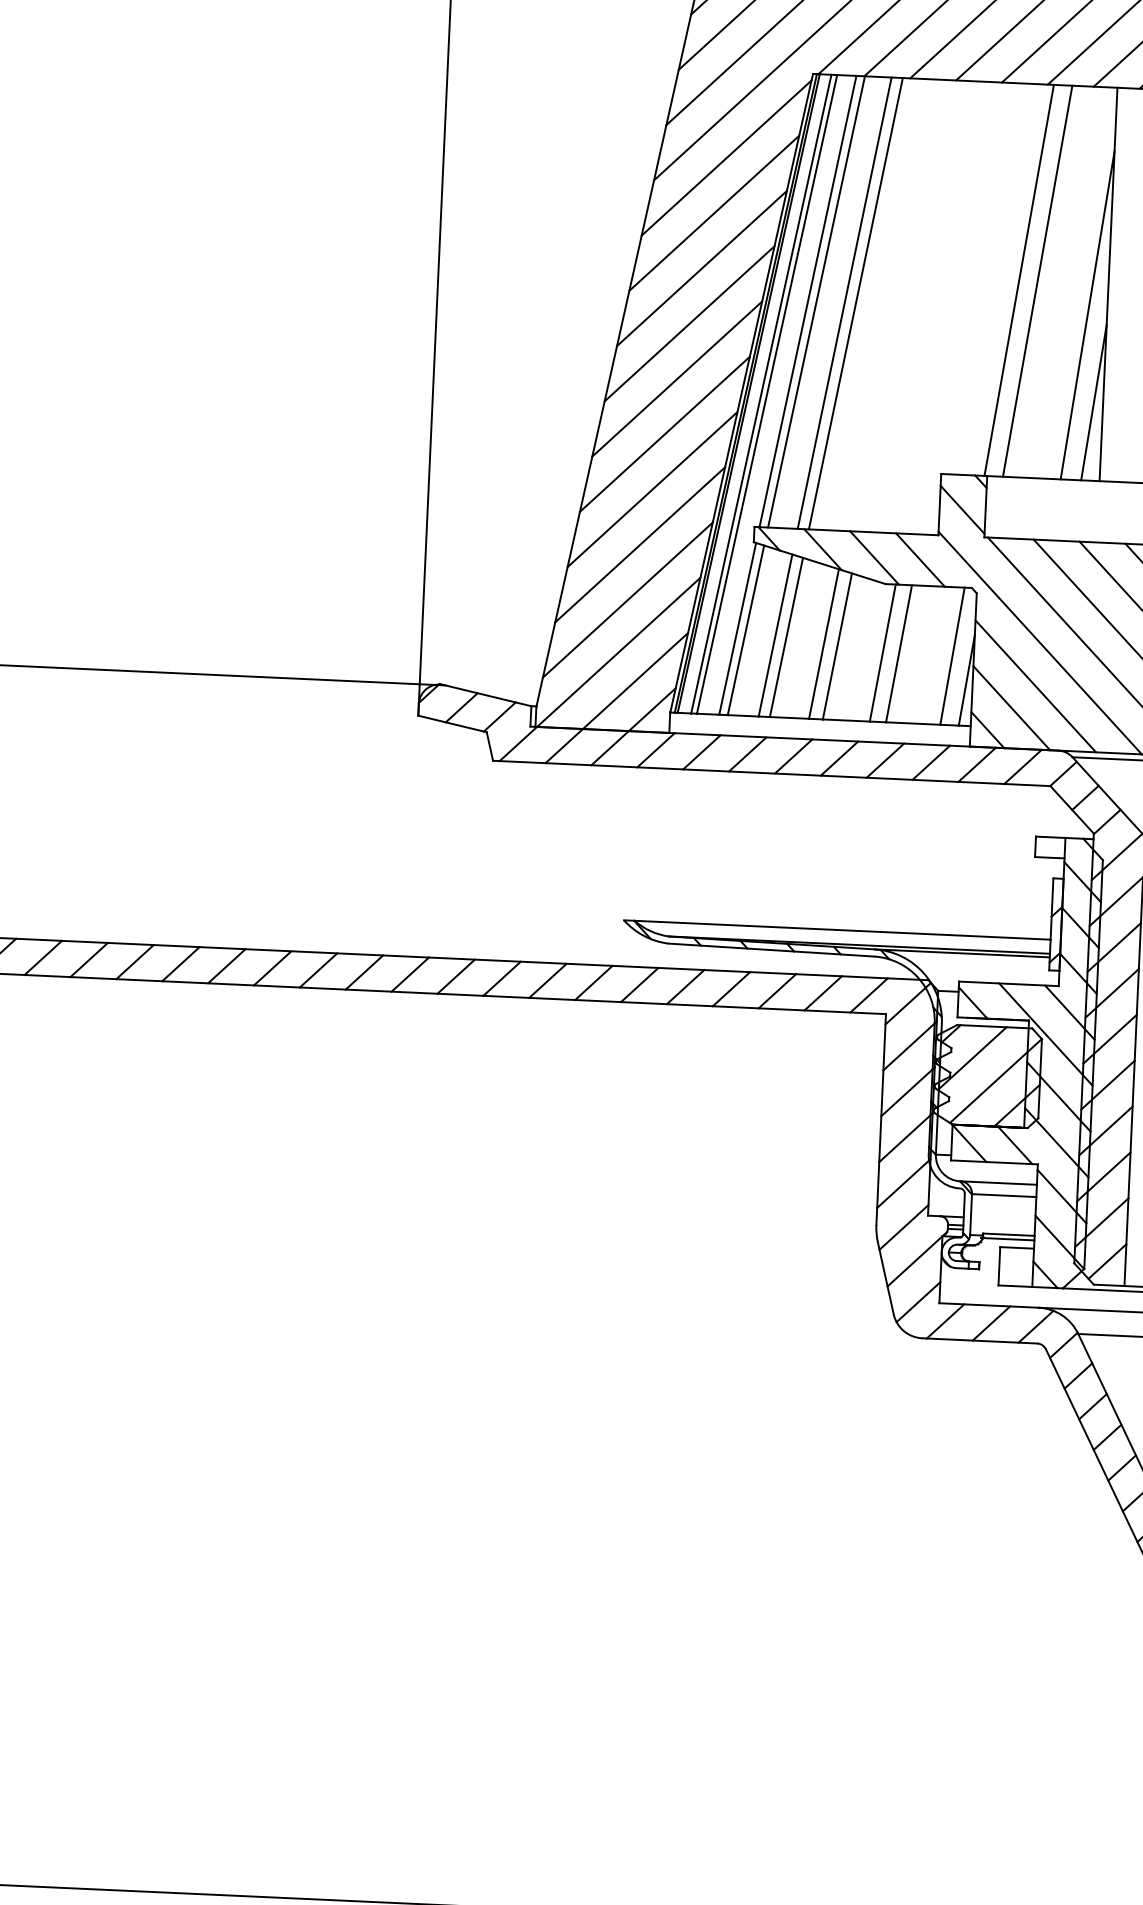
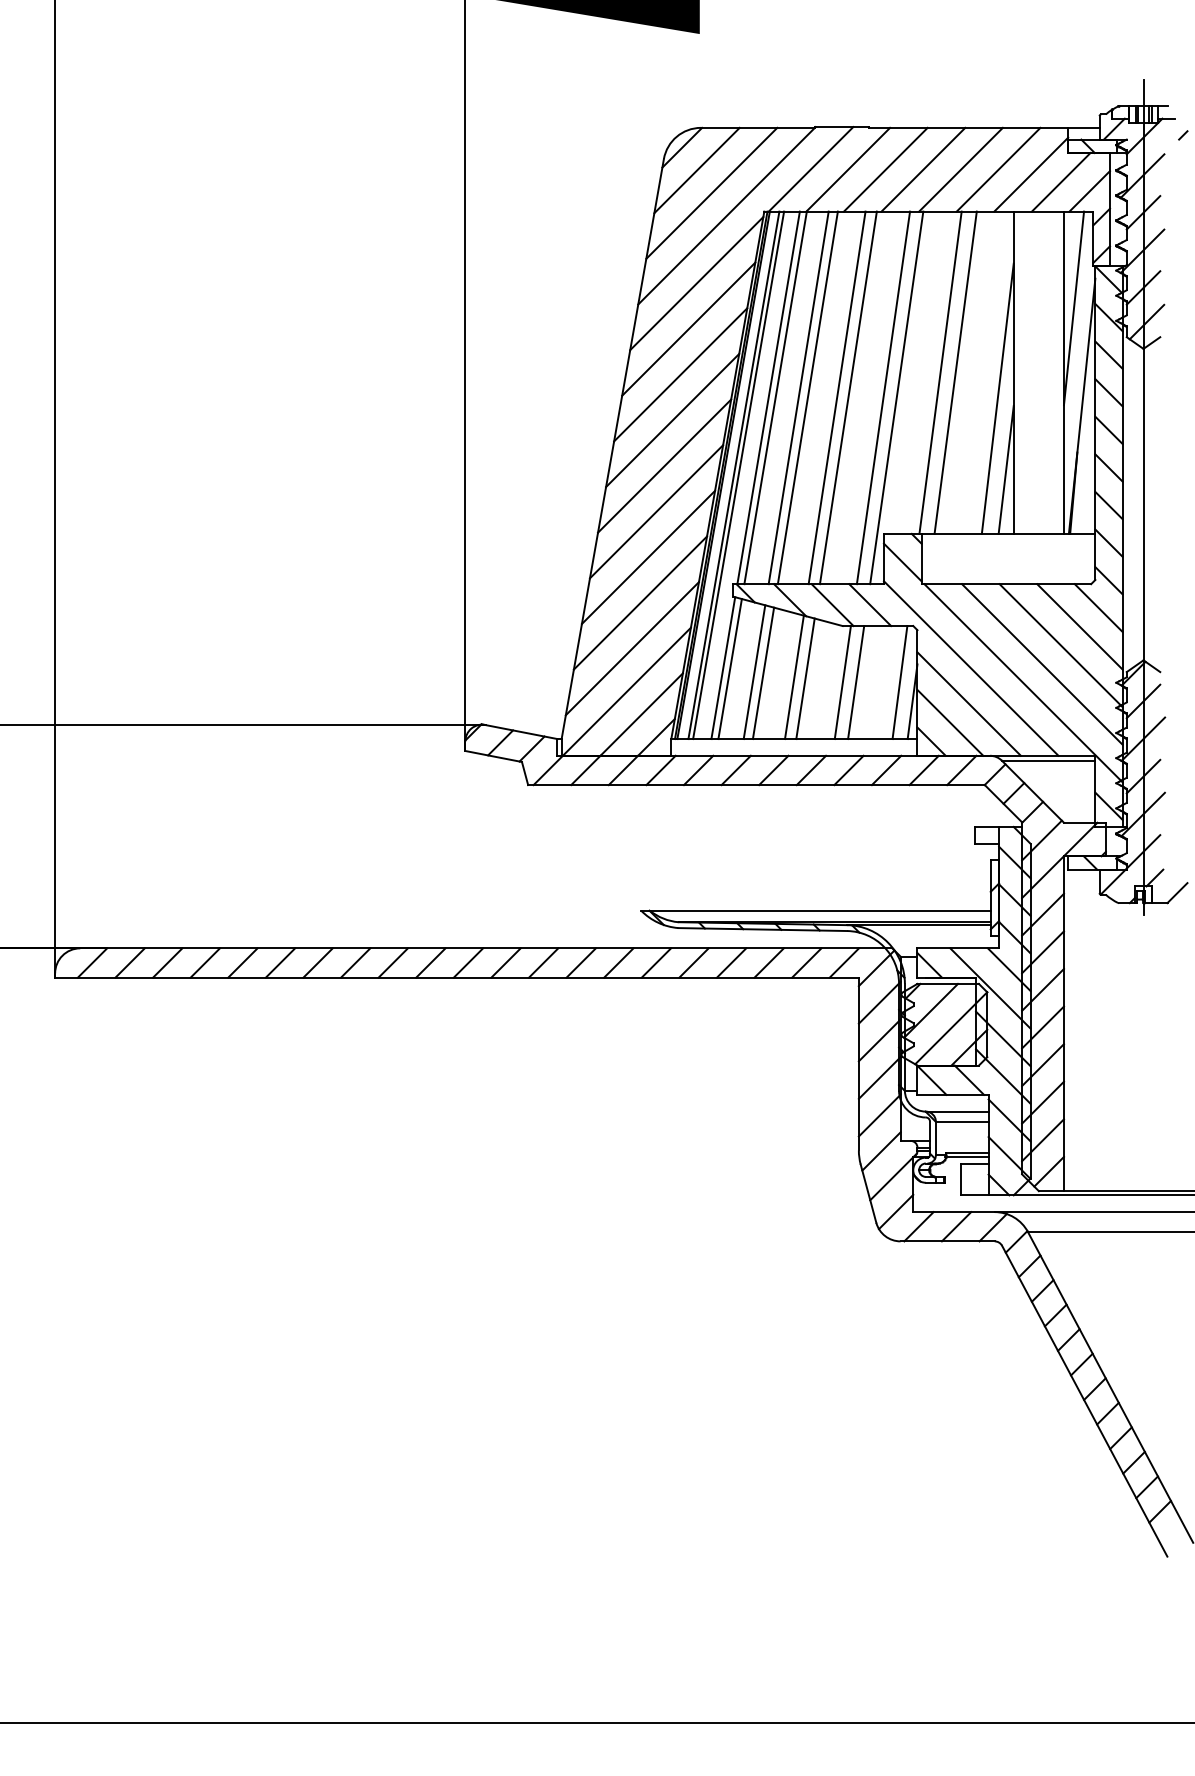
line: (890, 304) -> (836, 397), added
line: (904, 305) -> (847, 397), added
line: (948, 307) -> (883, 397), added
line: (964, 308) -> (896, 397), added

